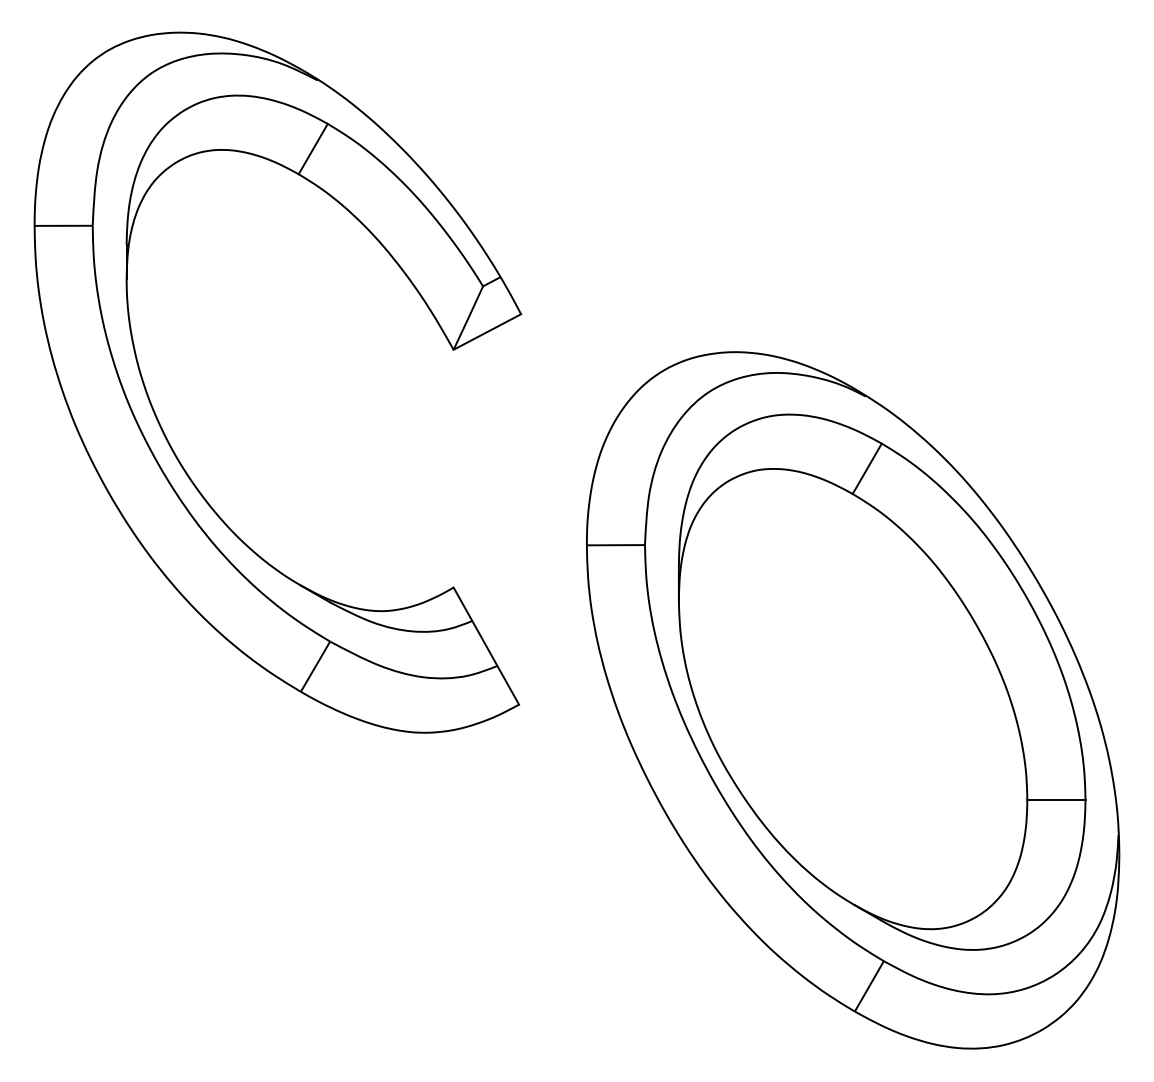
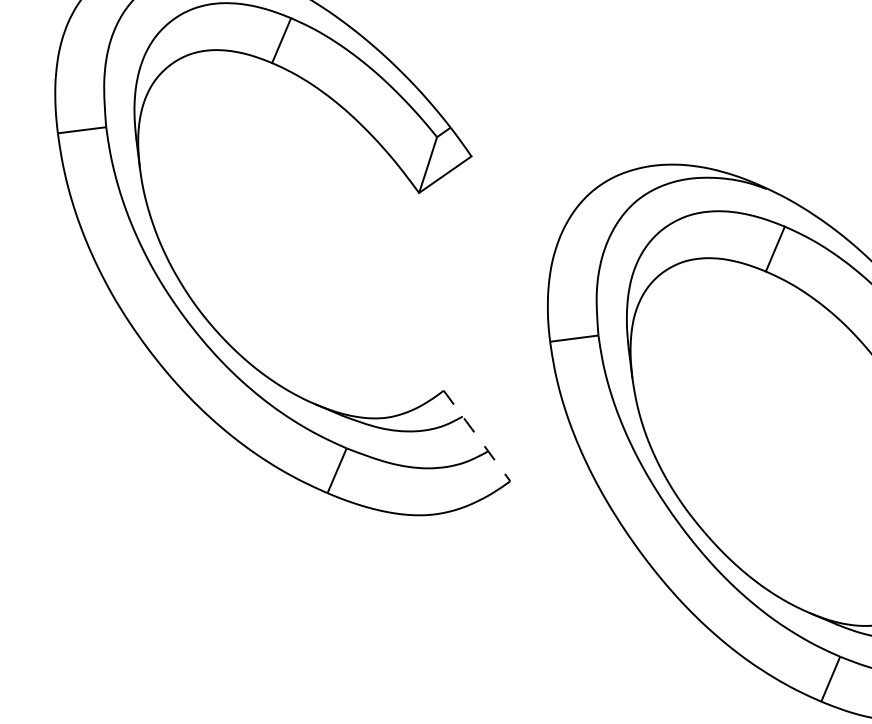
line: (486, 646) -> (477, 436), solid -> dashed

